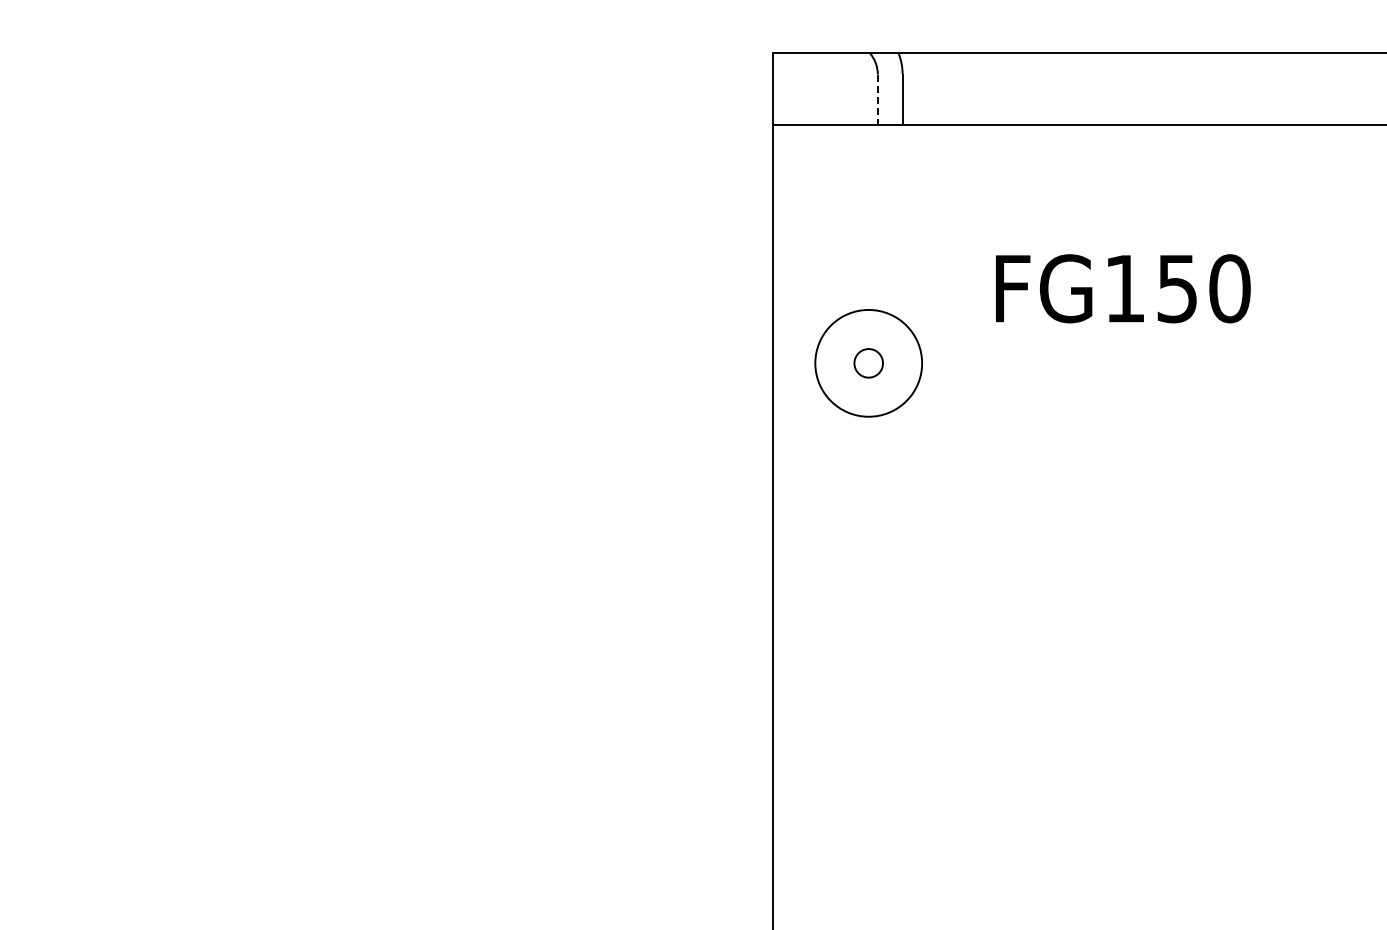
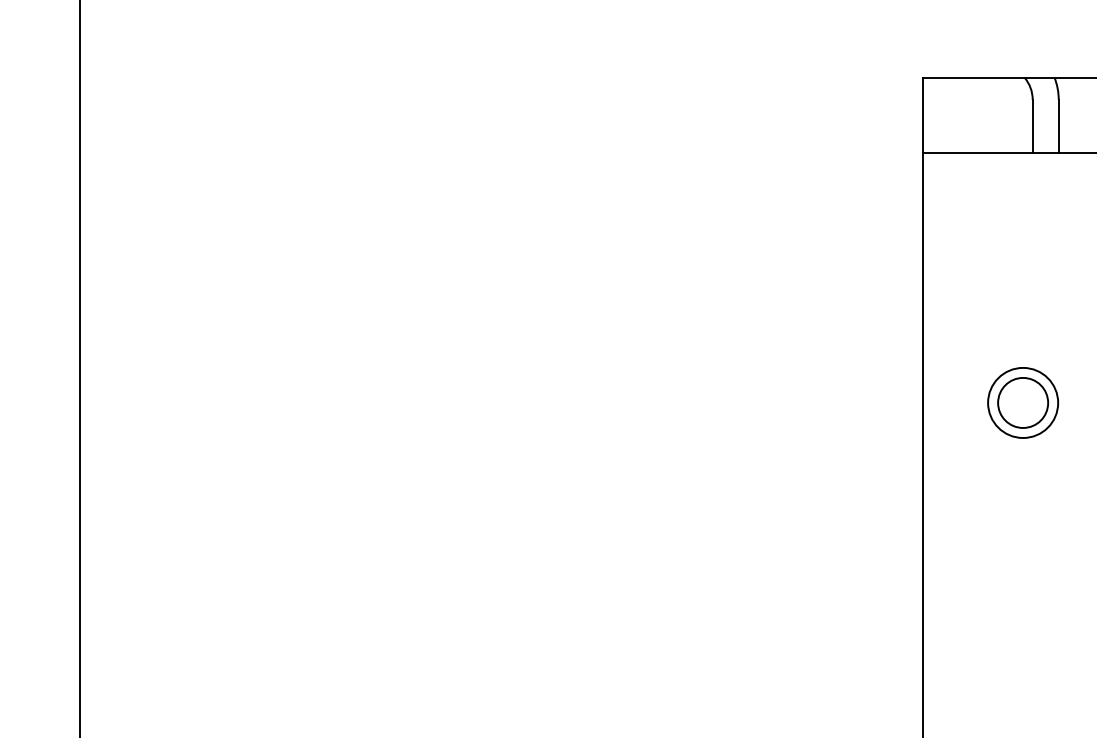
line: (877, 100) -> (1032, 127), dashed -> solid
circle: (868, 362) -> (1022, 402), size x0.62
circle: (868, 363) -> (1022, 403), size x1.67

